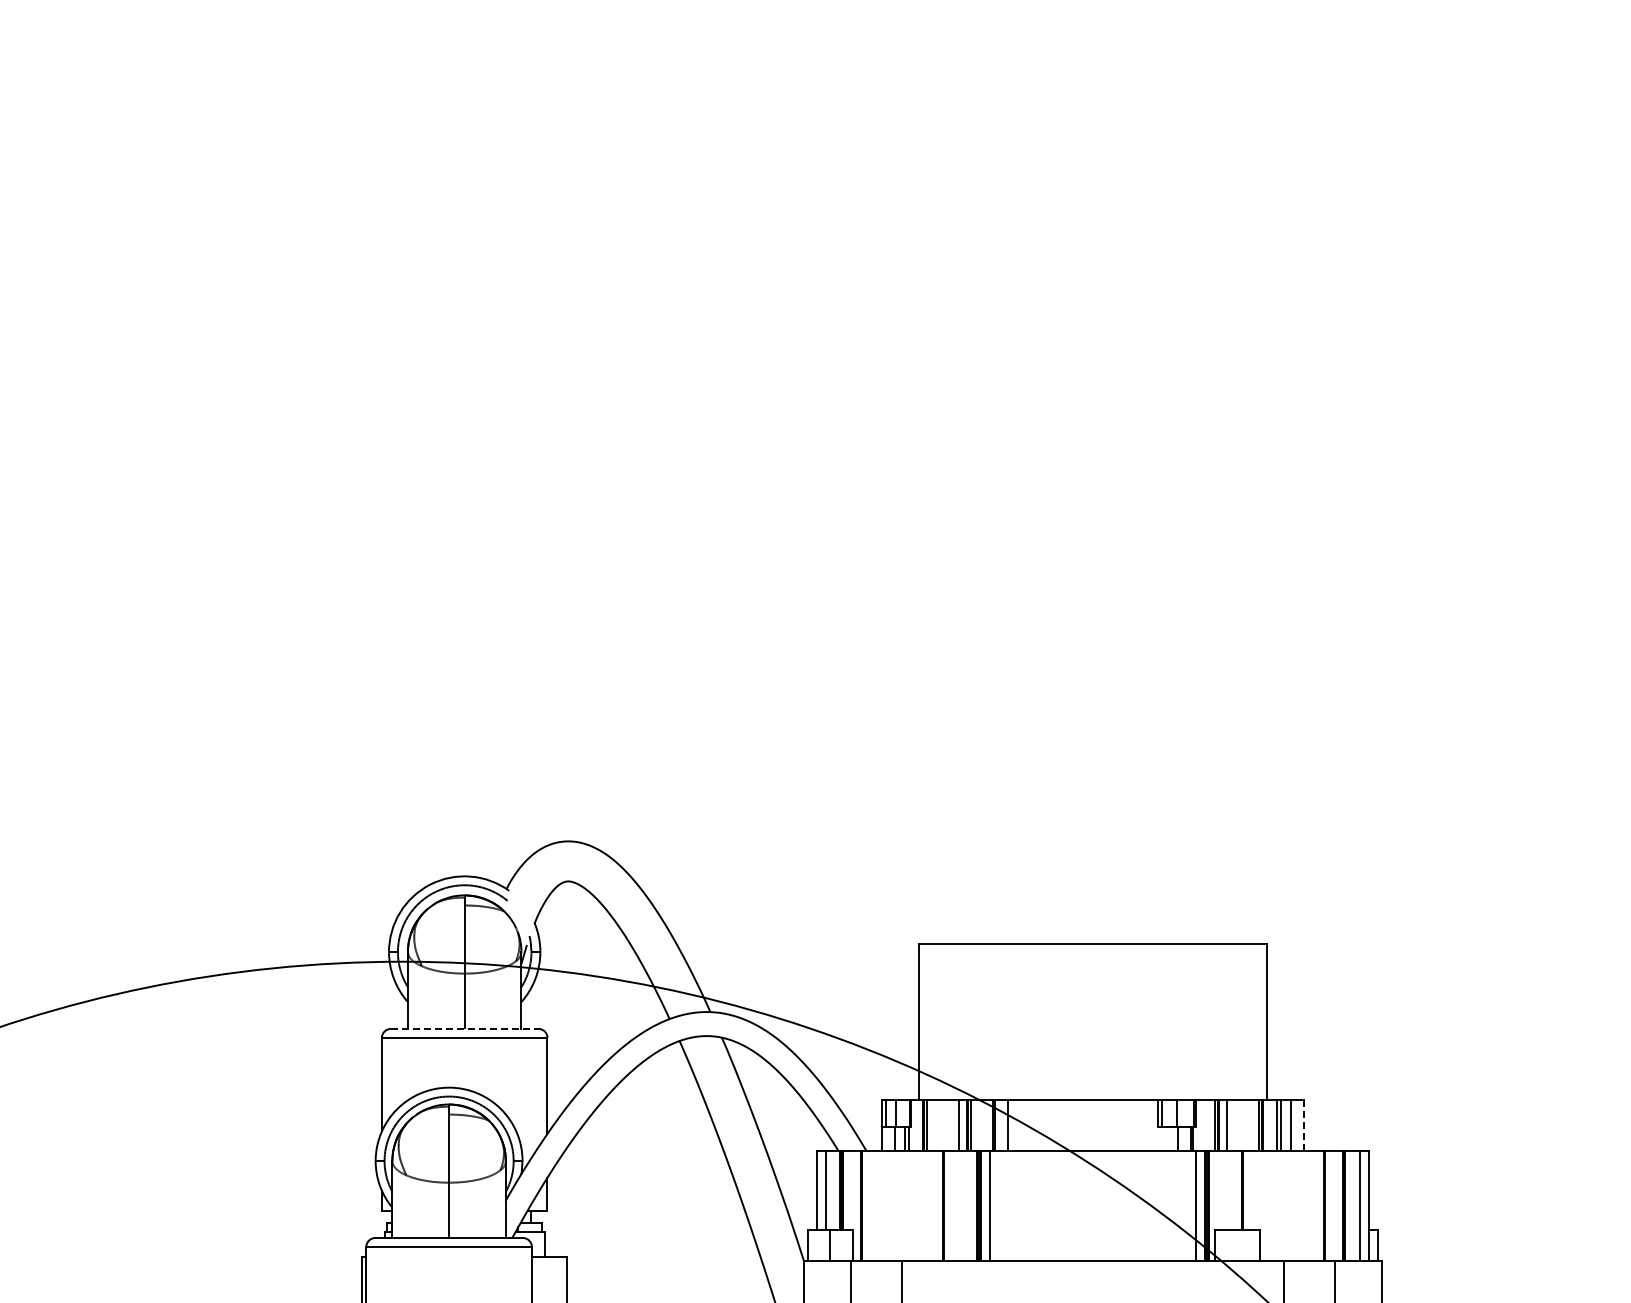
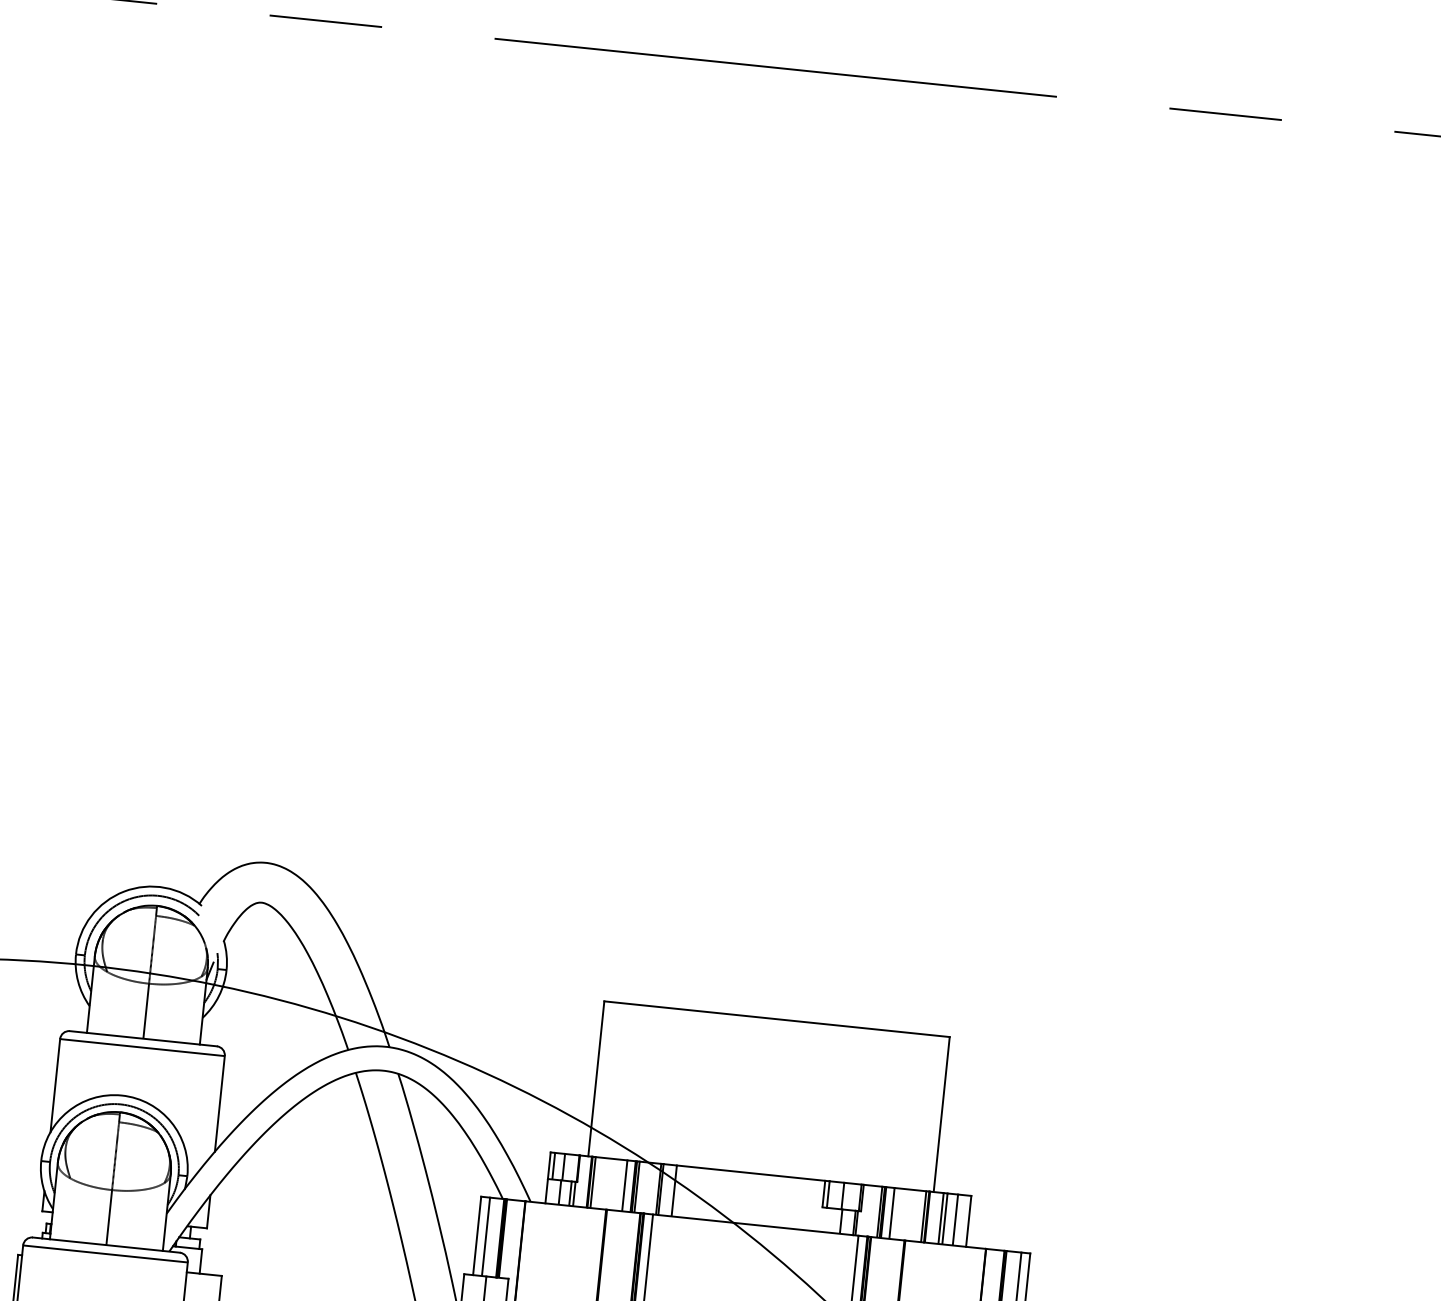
line: (464, 1028) -> (143, 1038), dashed -> solid
line: (1304, 1125) -> (968, 1221), dashed -> solid

